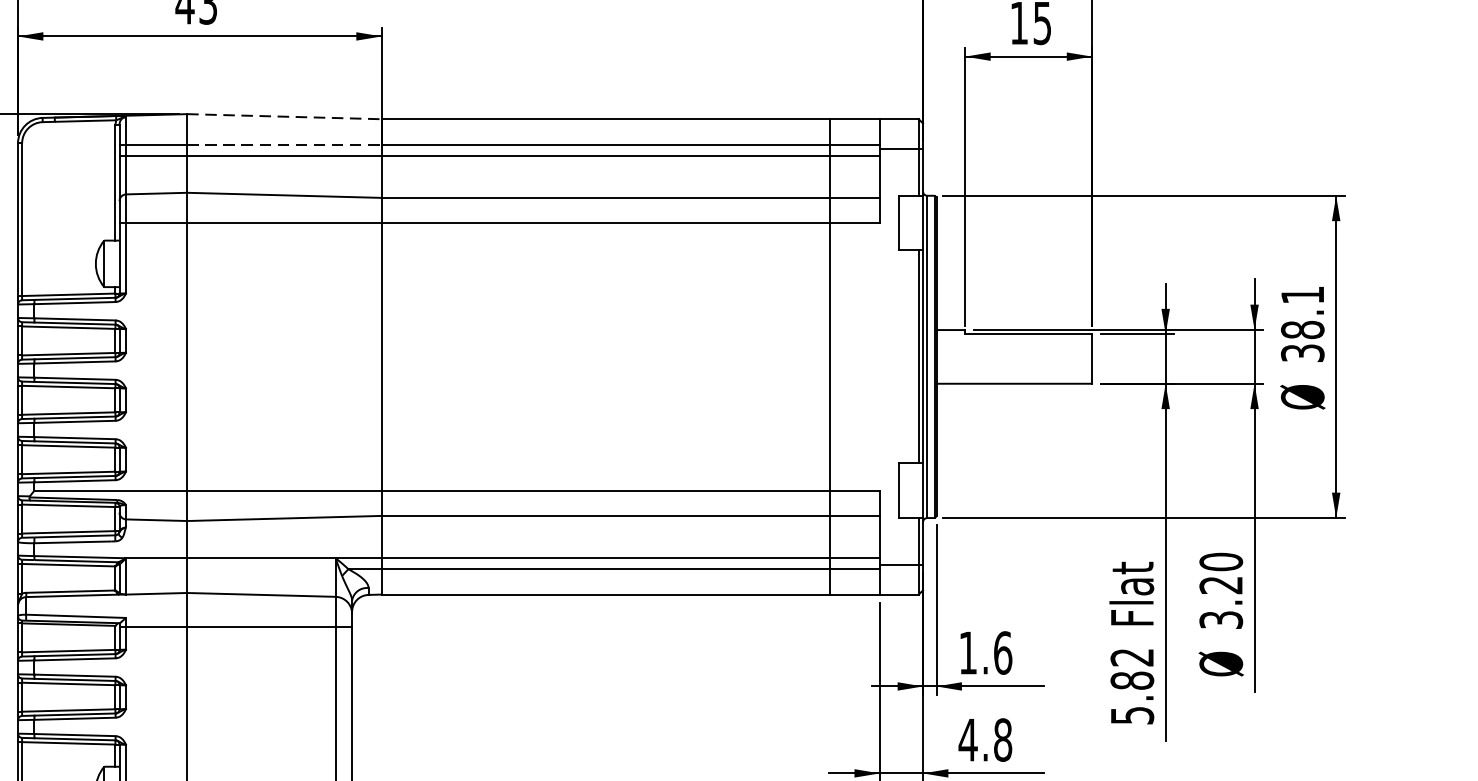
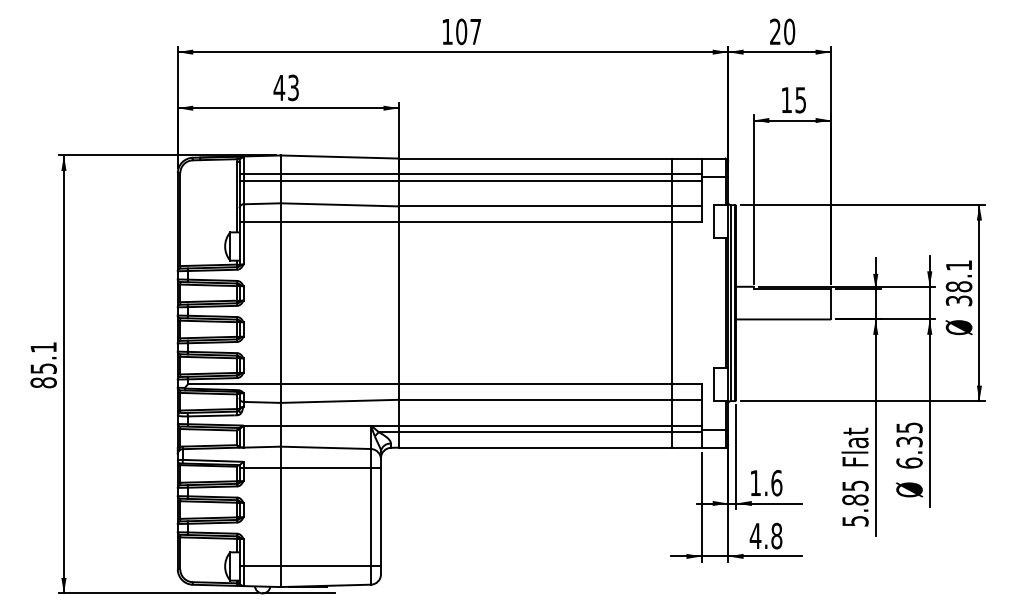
line: (285, 117) -> (340, 157), dashed -> solid
line: (285, 145) -> (340, 174), dashed -> solid
text: (1221, 591) -> (909, 445), 3.20 -> 6.35
text: (1132, 656) -> (855, 485), 5.82 -> 5.85

